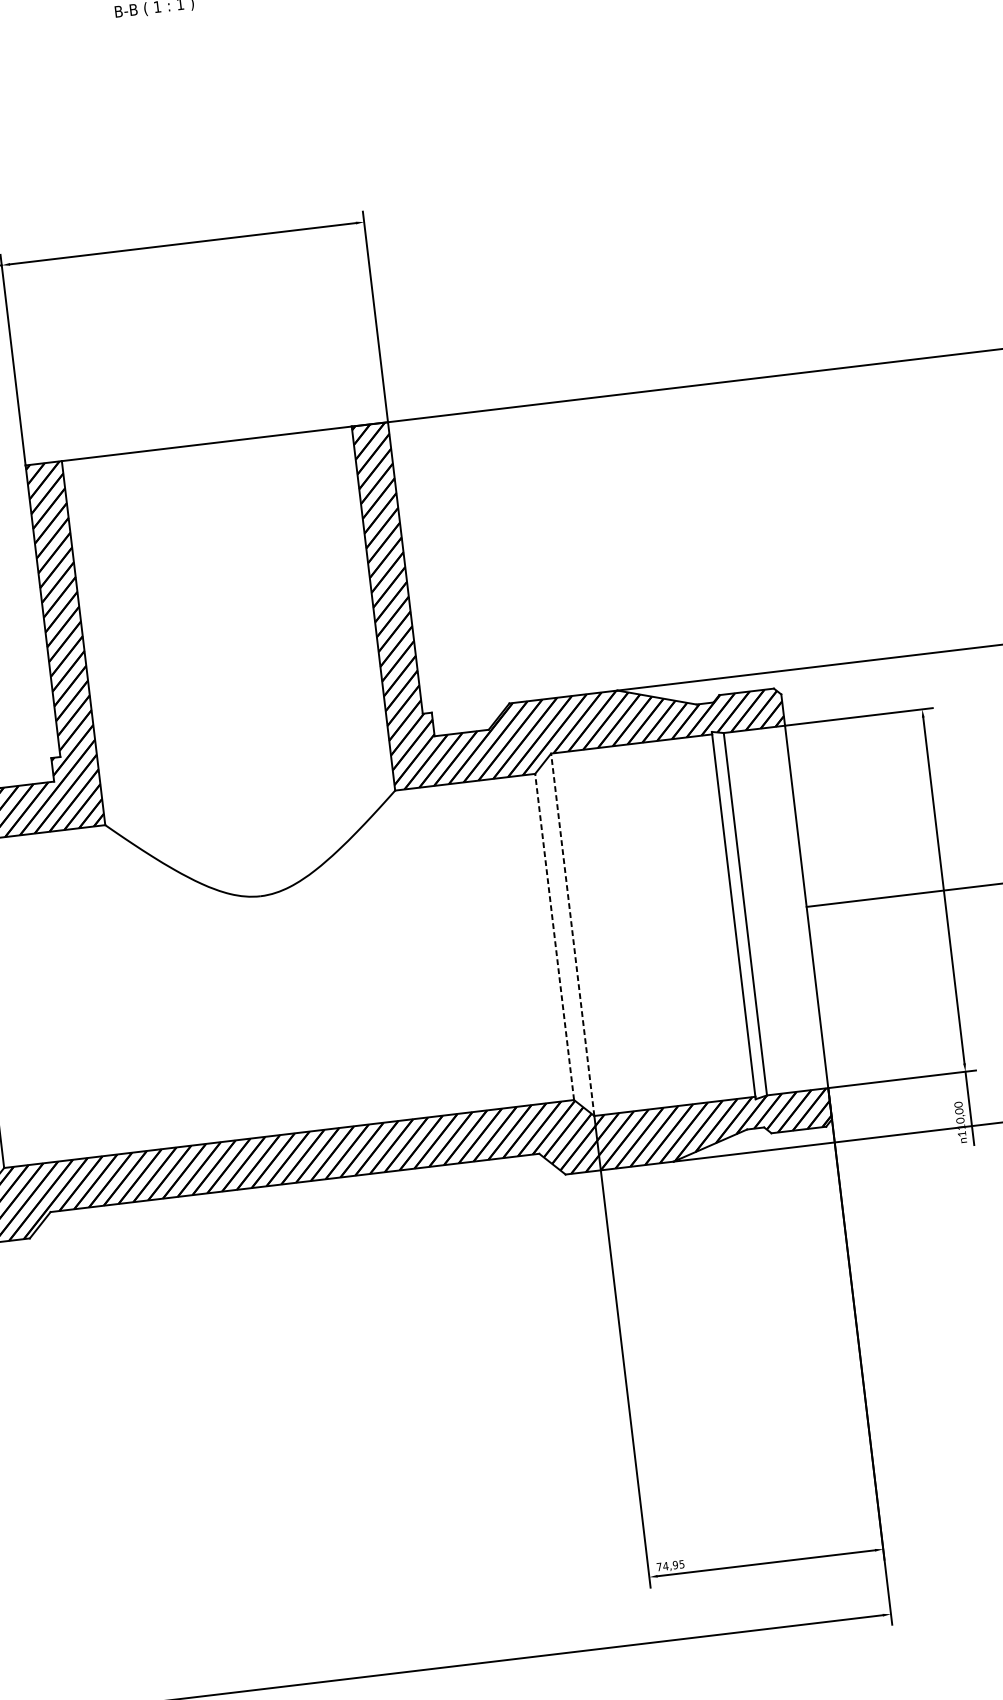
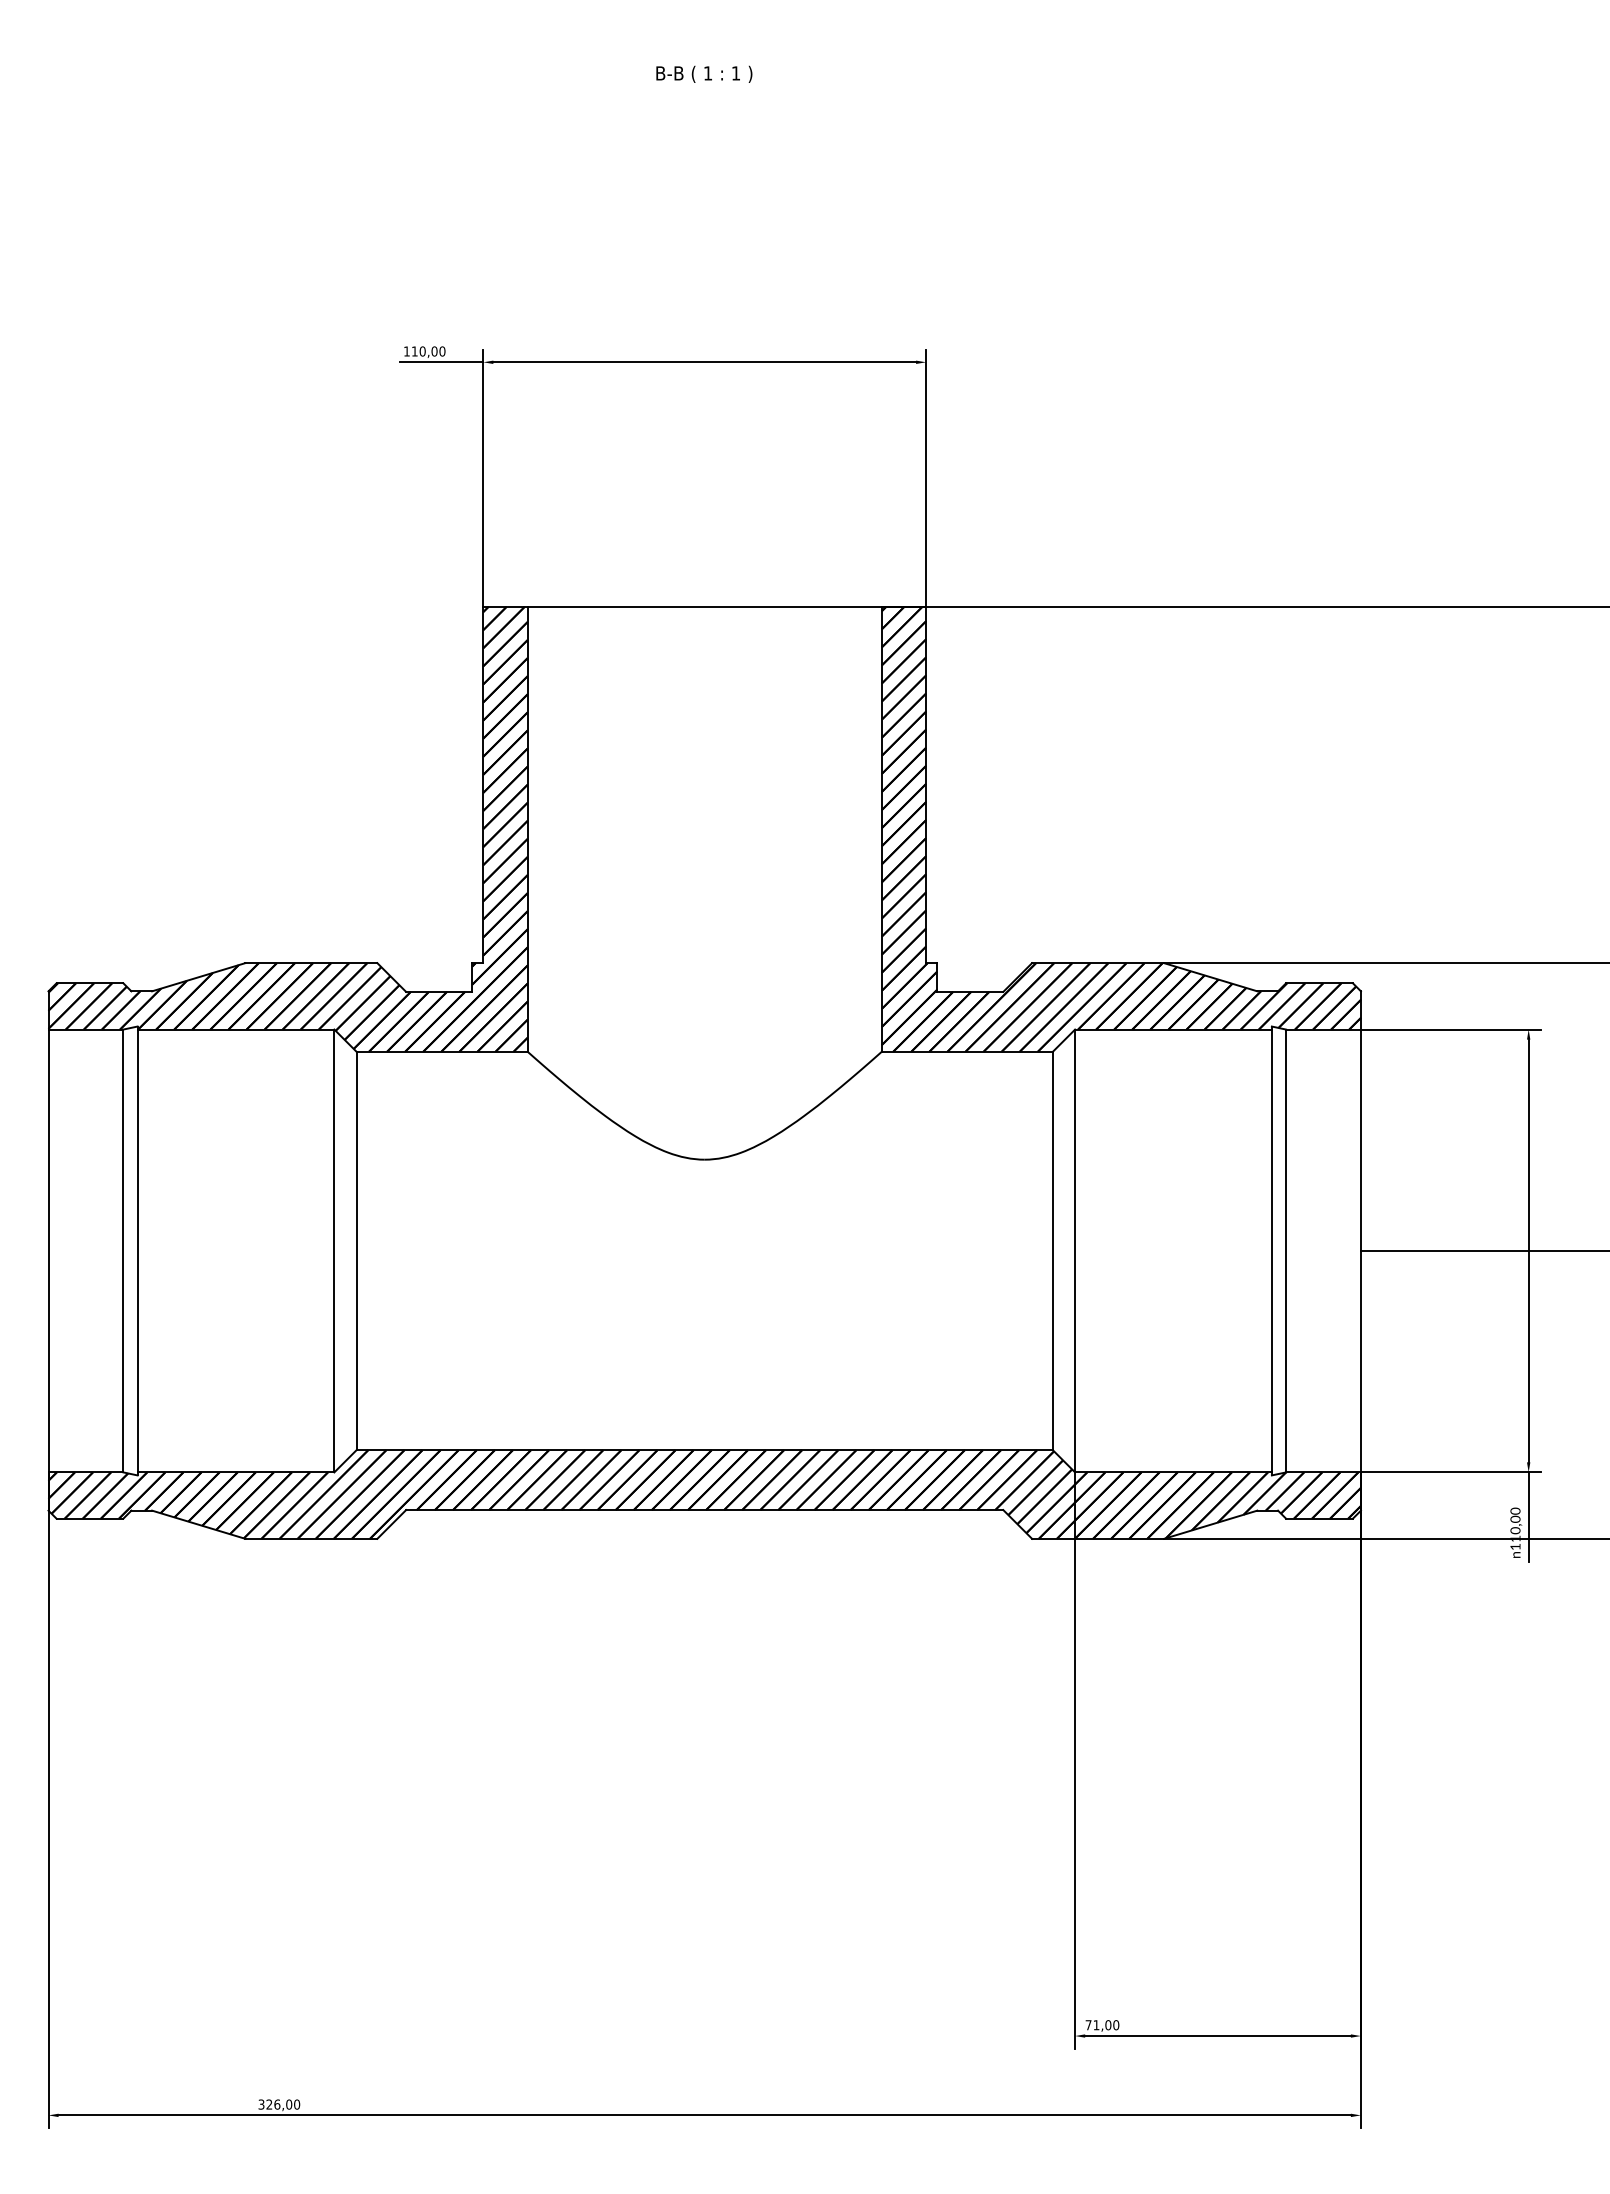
line: (573, 934) -> (1075, 1250), dashed -> solid
line: (554, 936) -> (1052, 1250), dashed -> solid
text: (674, 1565) -> (1106, 2025), 74,95 -> 71,00

